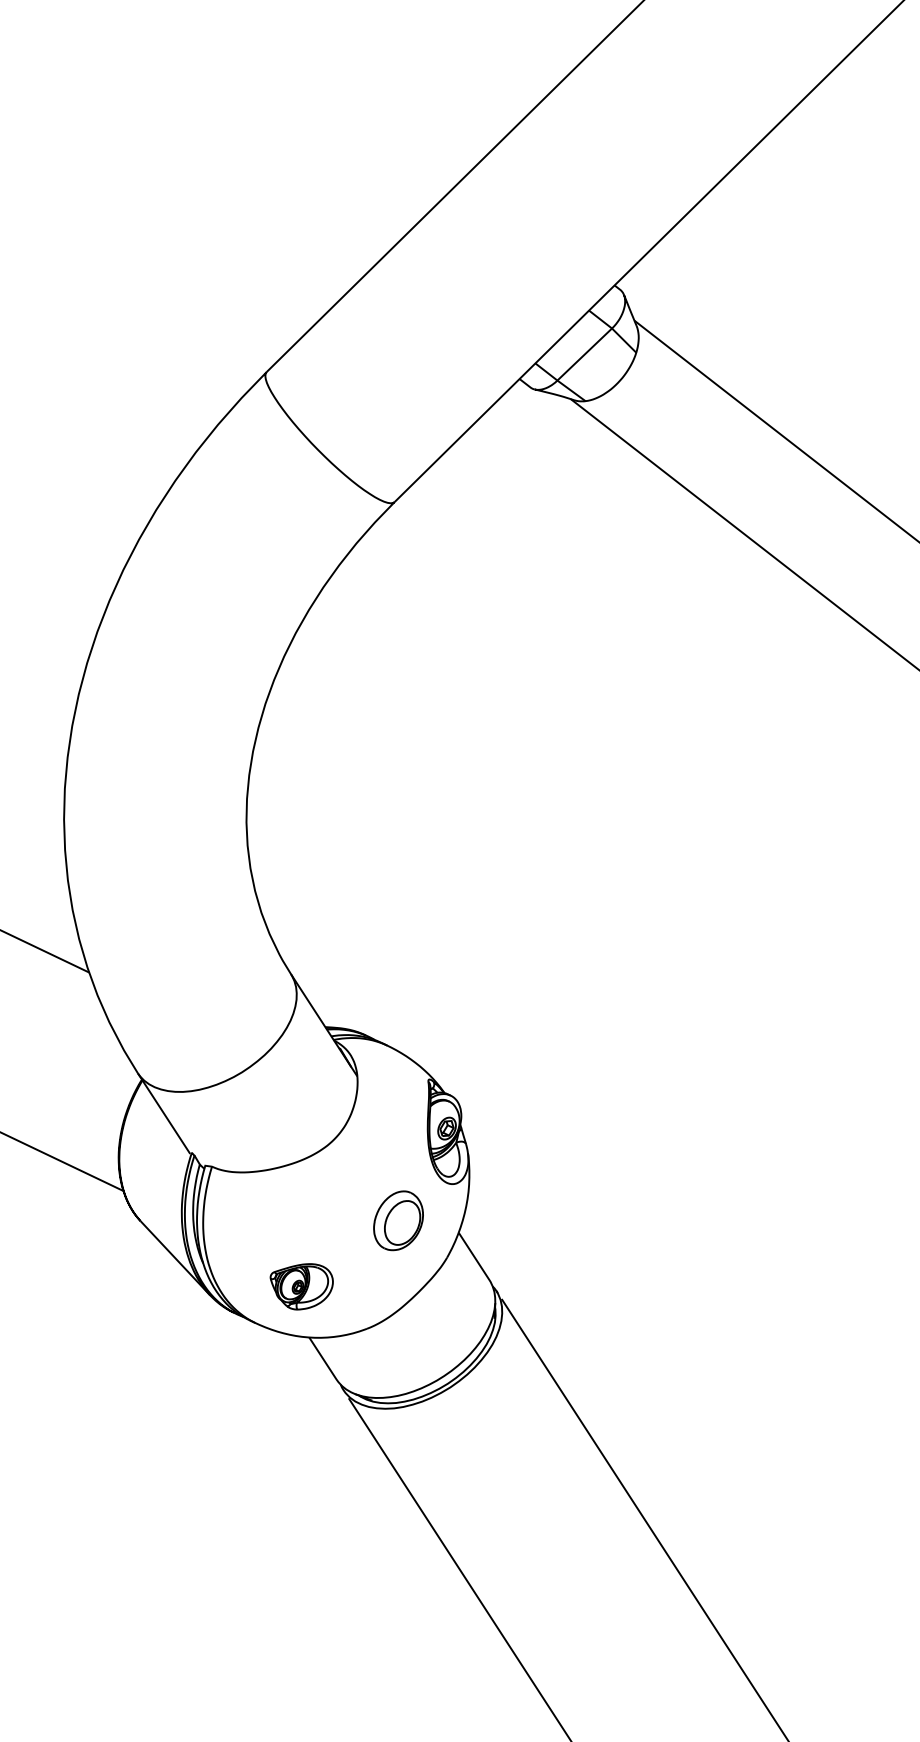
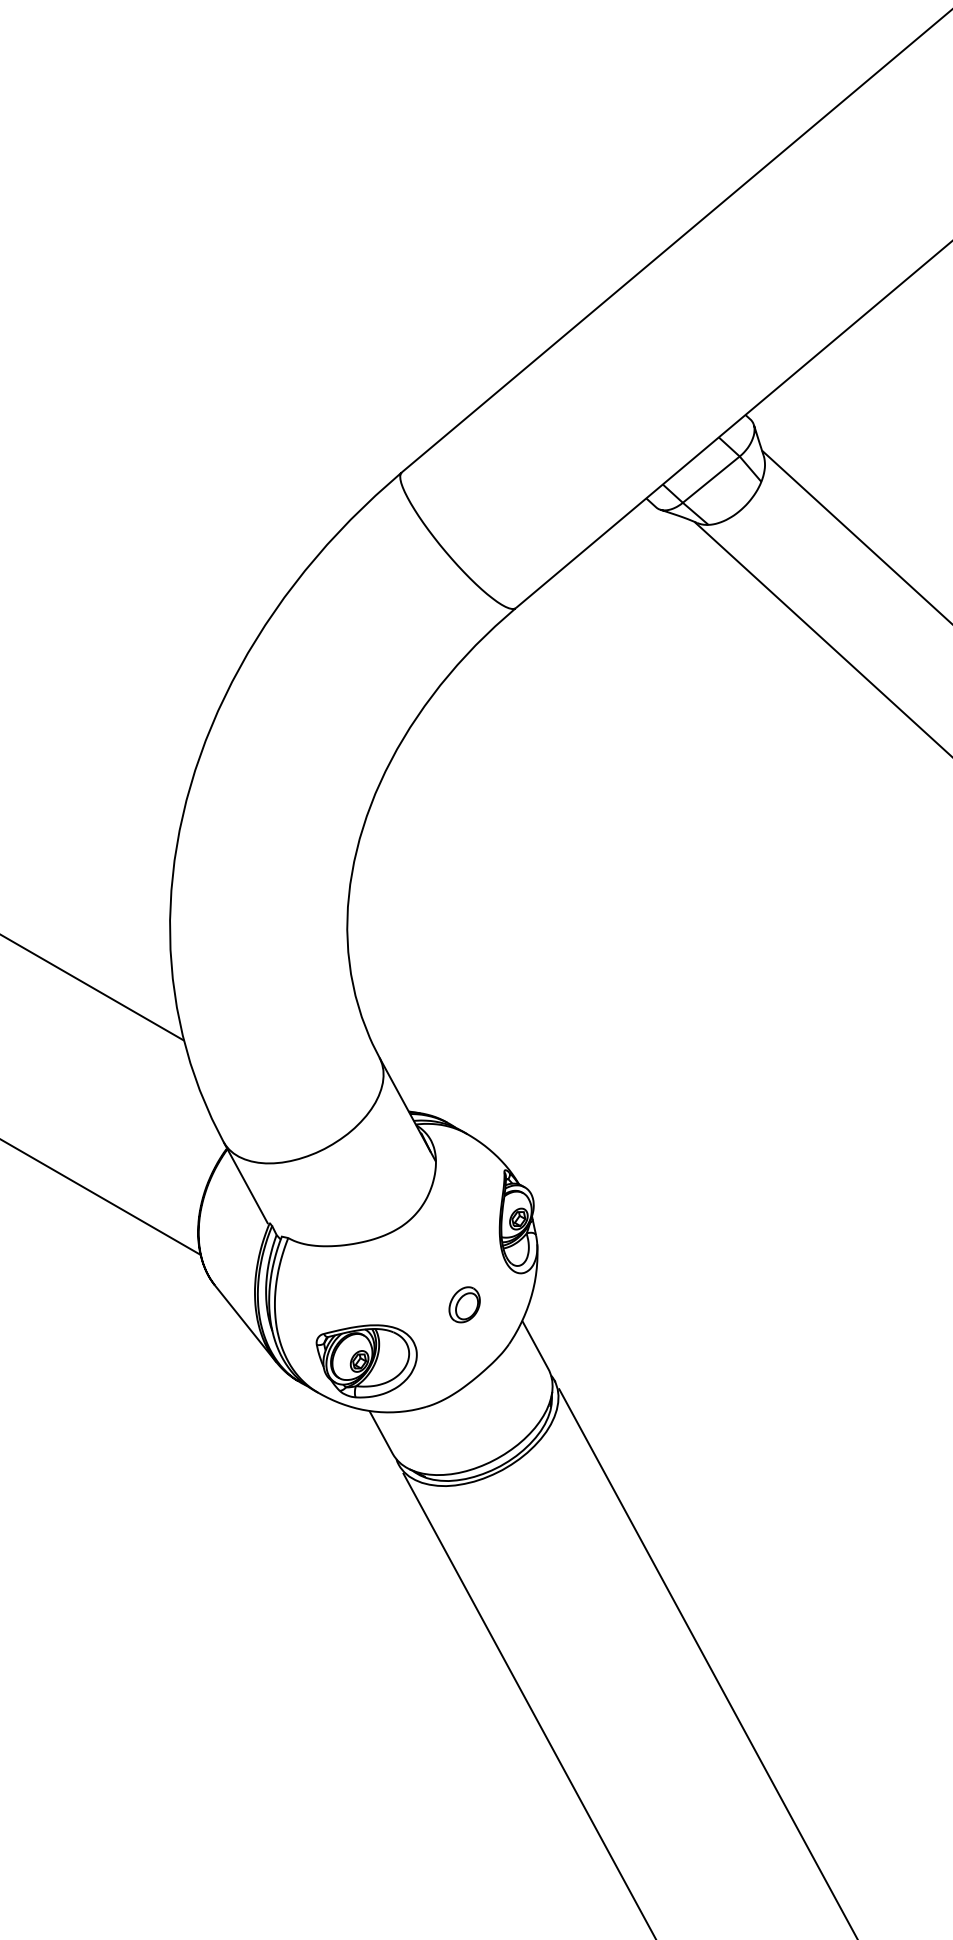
part: (398, 1220) -> (464, 1304), size x0.62
part: (302, 1286) -> (366, 1361), size x1.67

